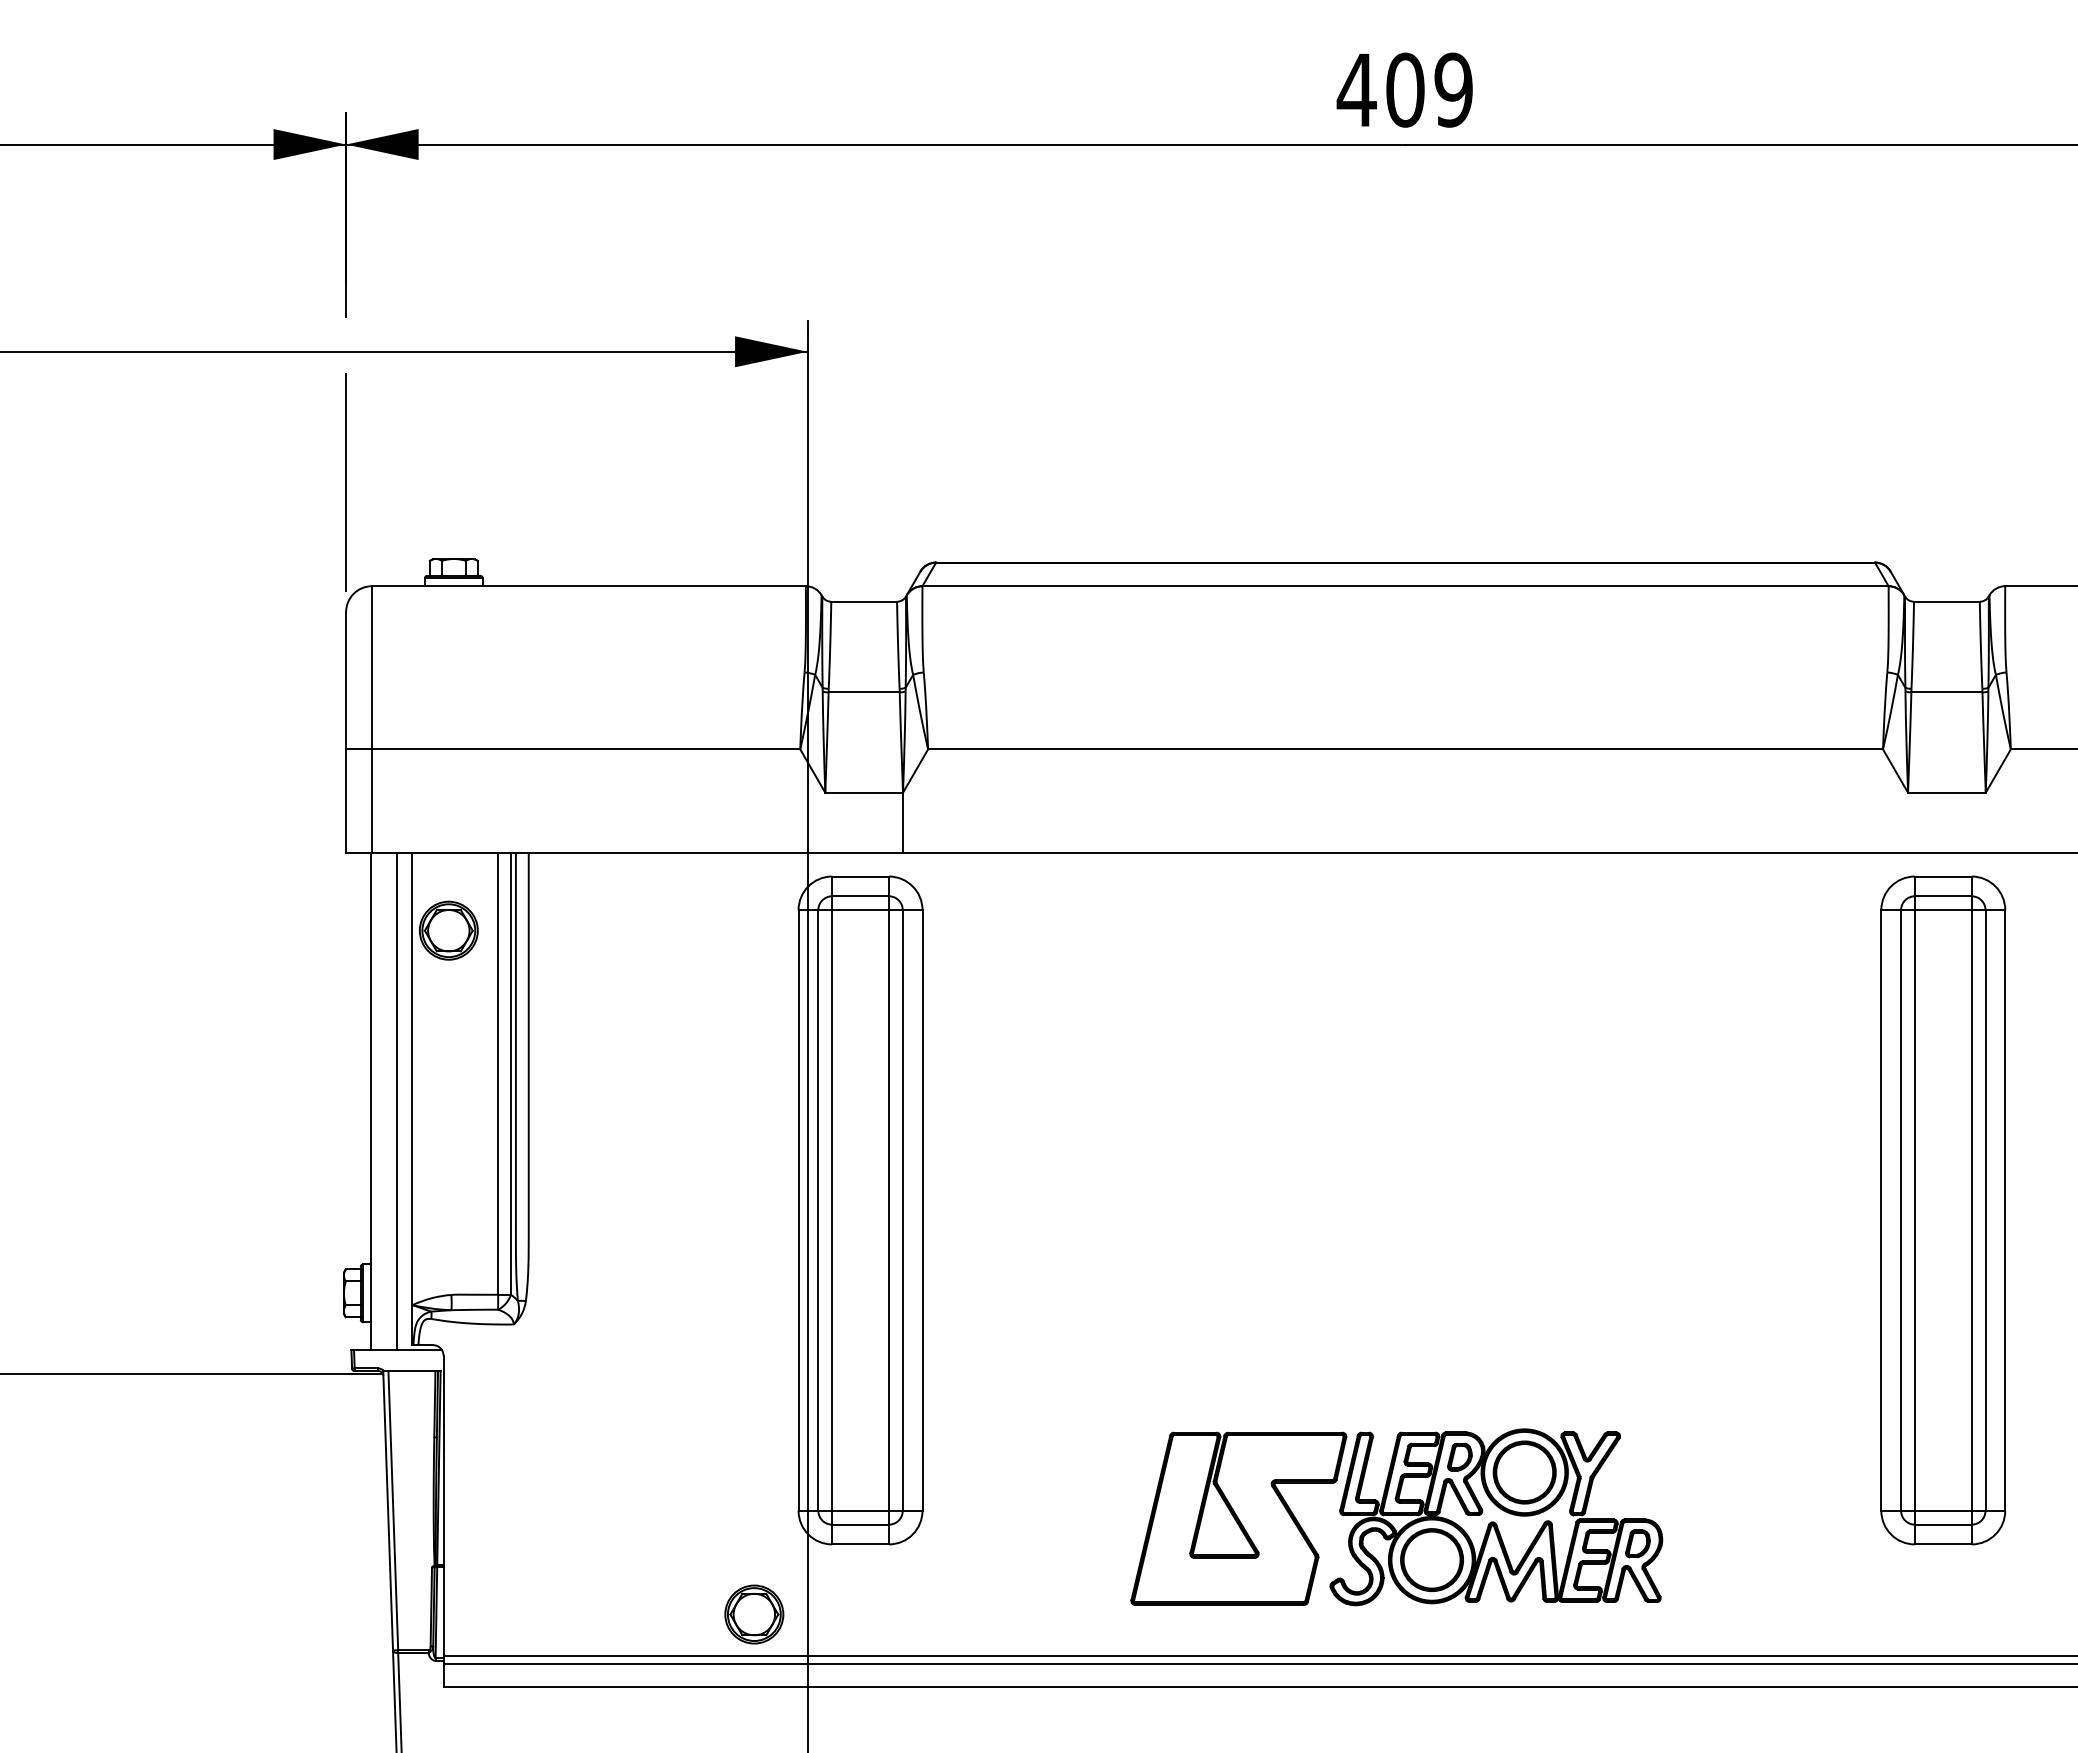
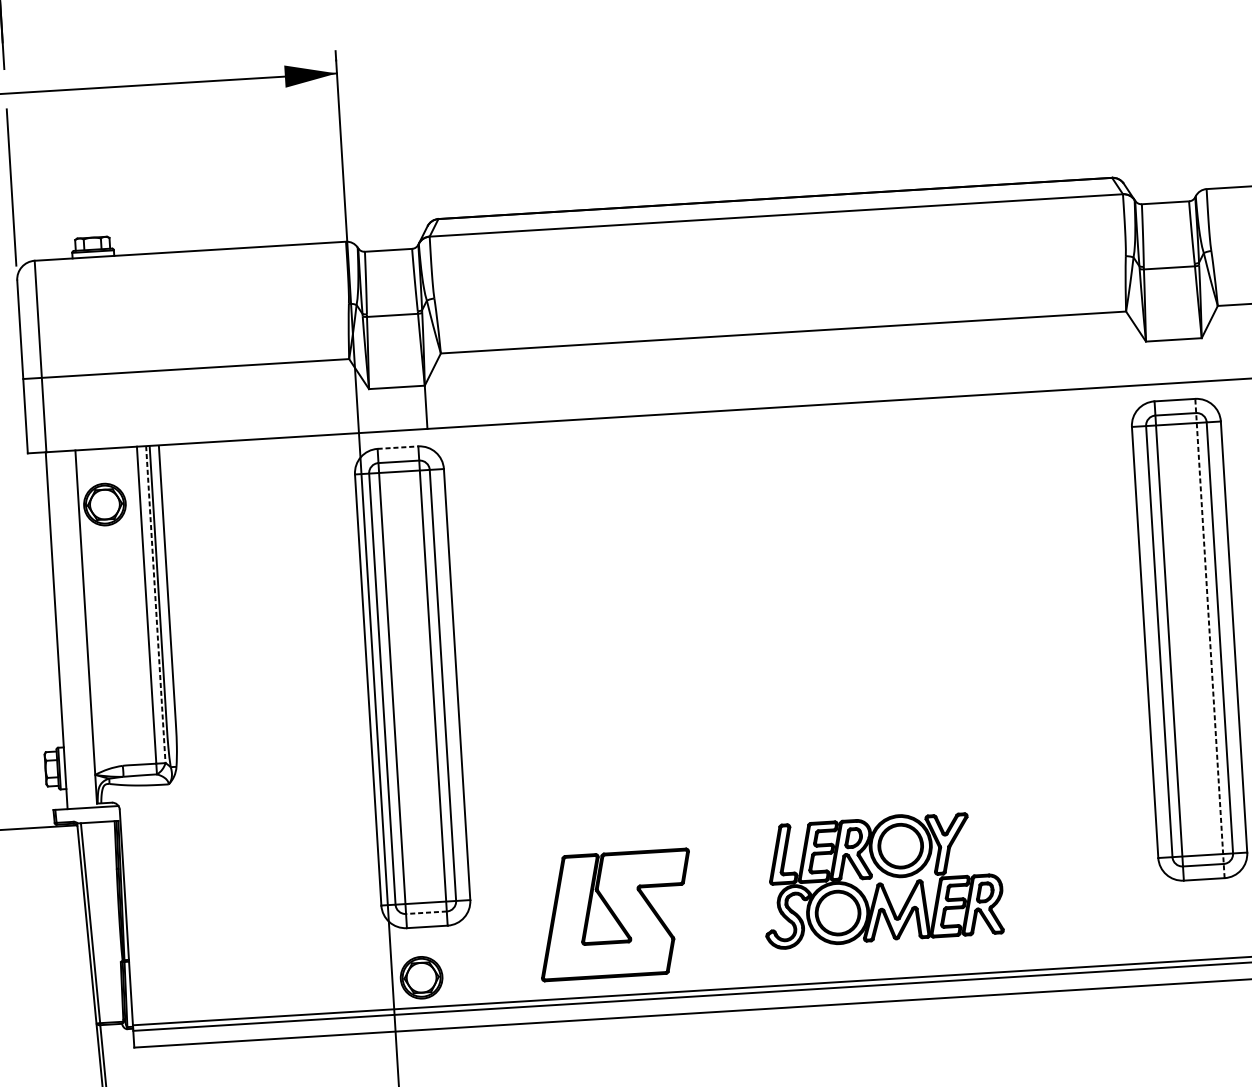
line: (861, 876) -> (398, 447), solid -> dashed
line: (510, 1073) -> (155, 604), solid -> dashed
line: (397, 1101) -> (75, 629), removed
line: (1971, 1210) -> (1209, 638), solid -> dashed
part: (1238, 1518) -> (615, 914), moved
line: (860, 1524) -> (426, 912), solid -> dashed
part: (754, 1614) -> (421, 977), moved

